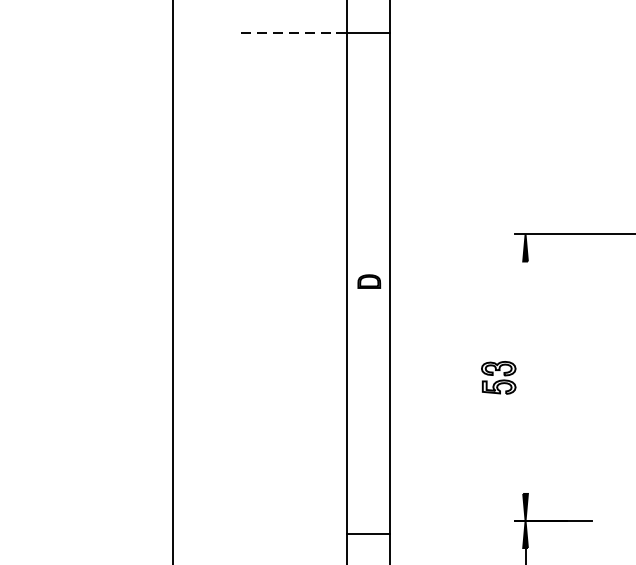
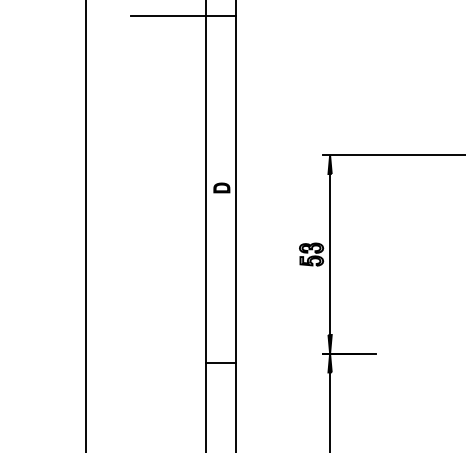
line: (292, 32) -> (168, 15), dashed -> solid
line: (526, 377) -> (330, 254), added

